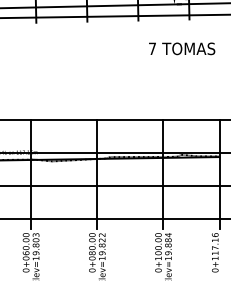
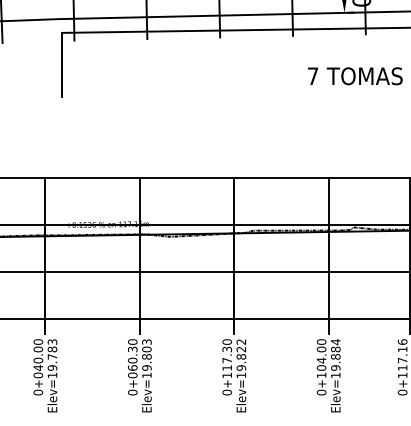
text: (25, 240) -> (132, 349), 0+060.00 -> 0+060.30
text: (158, 248) -> (321, 360), 0+100.00 -> 0+104.00
text: (92, 249) -> (227, 362), 0+080.00 -> 0+117.30

